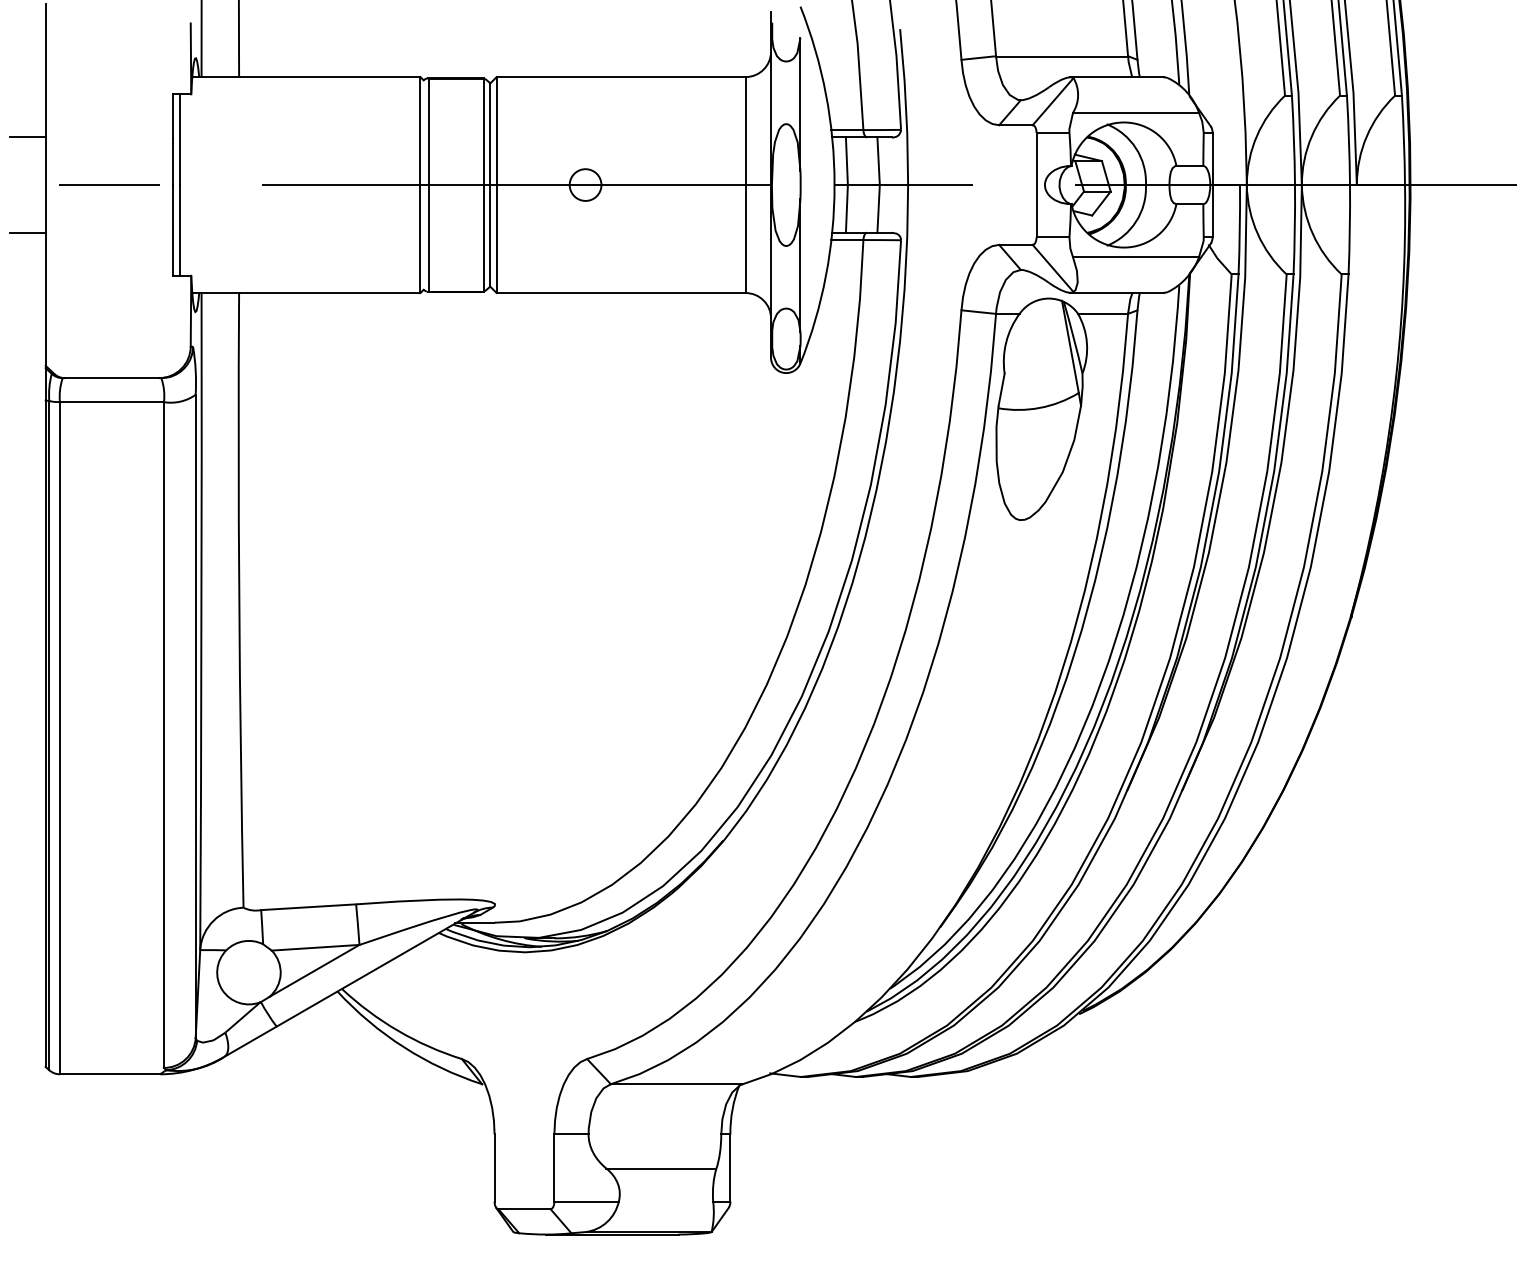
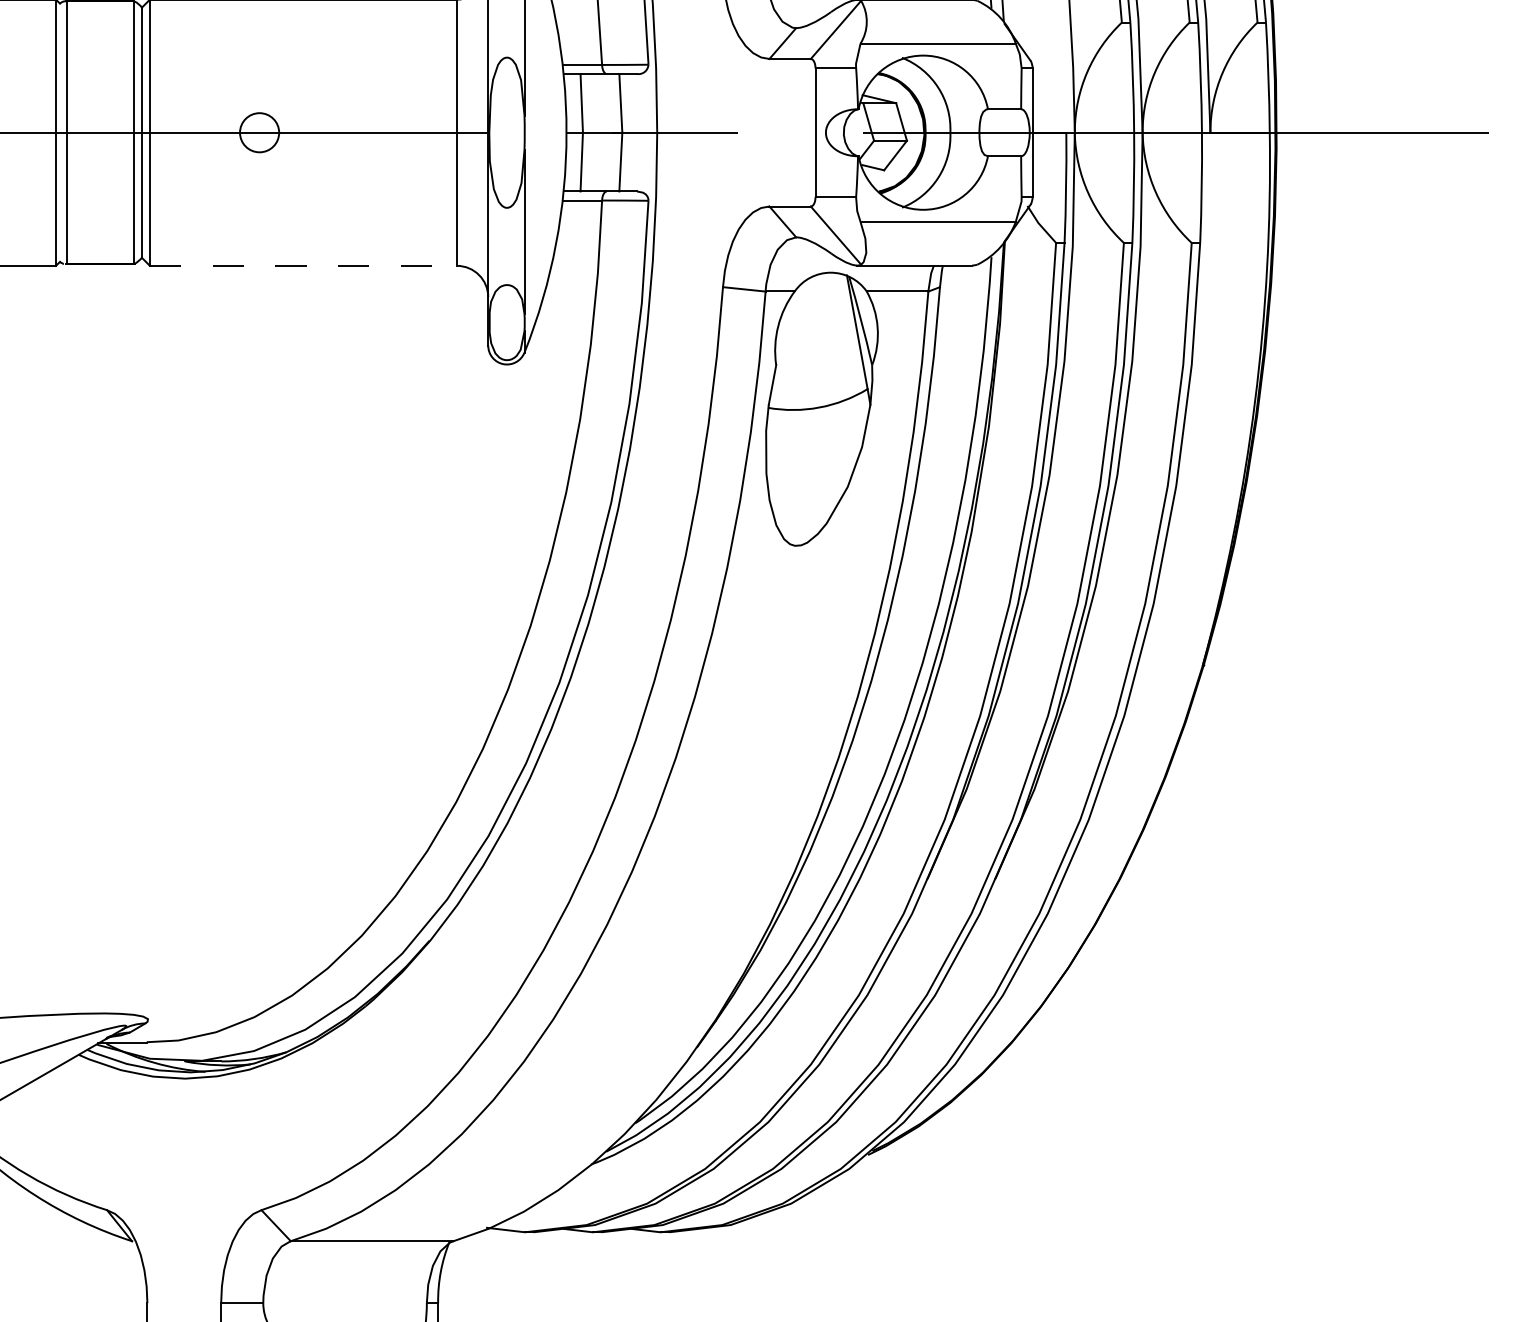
line: (621, 293) -> (303, 266), solid -> dashed

